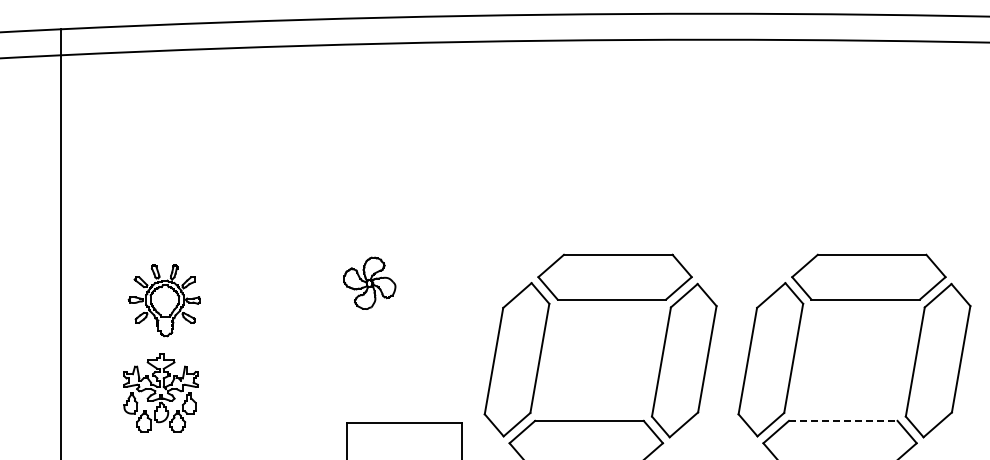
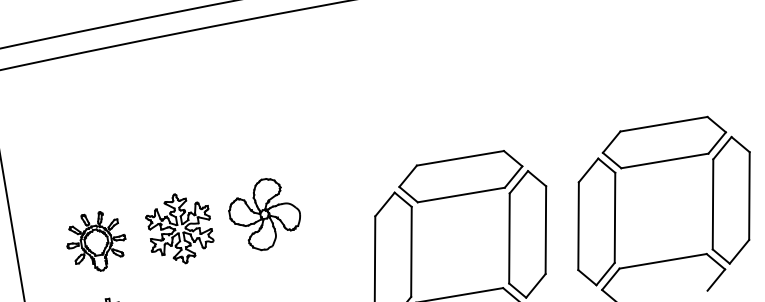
part: (263, 283) -> (179, 228), added
part: (369, 283) -> (264, 214), size x1.67
part: (163, 300) -> (95, 242), moved
line: (843, 420) -> (663, 260), dashed -> solid

